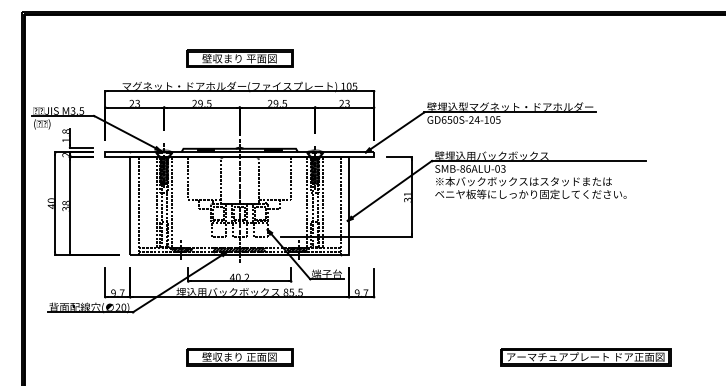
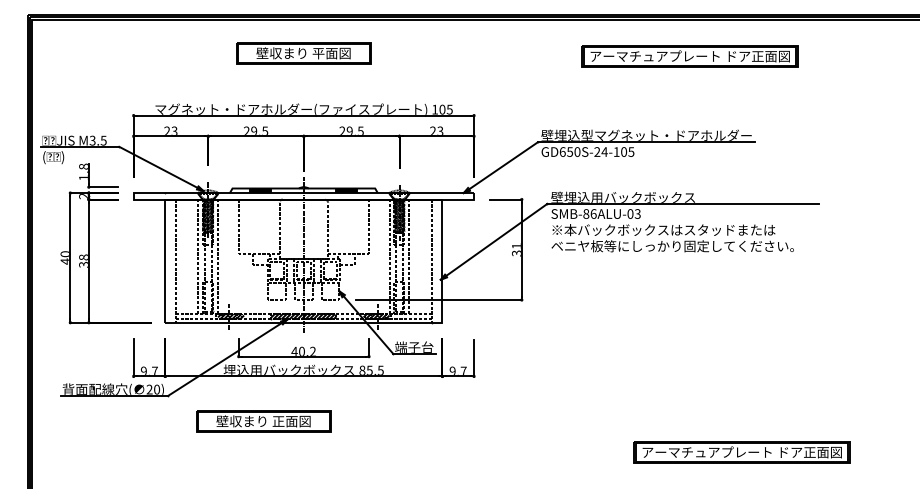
part: (544, 44) -> (689, 56), added
part: (239, 58) -> (303, 53), moved
part: (239, 357) -> (263, 421), moved

